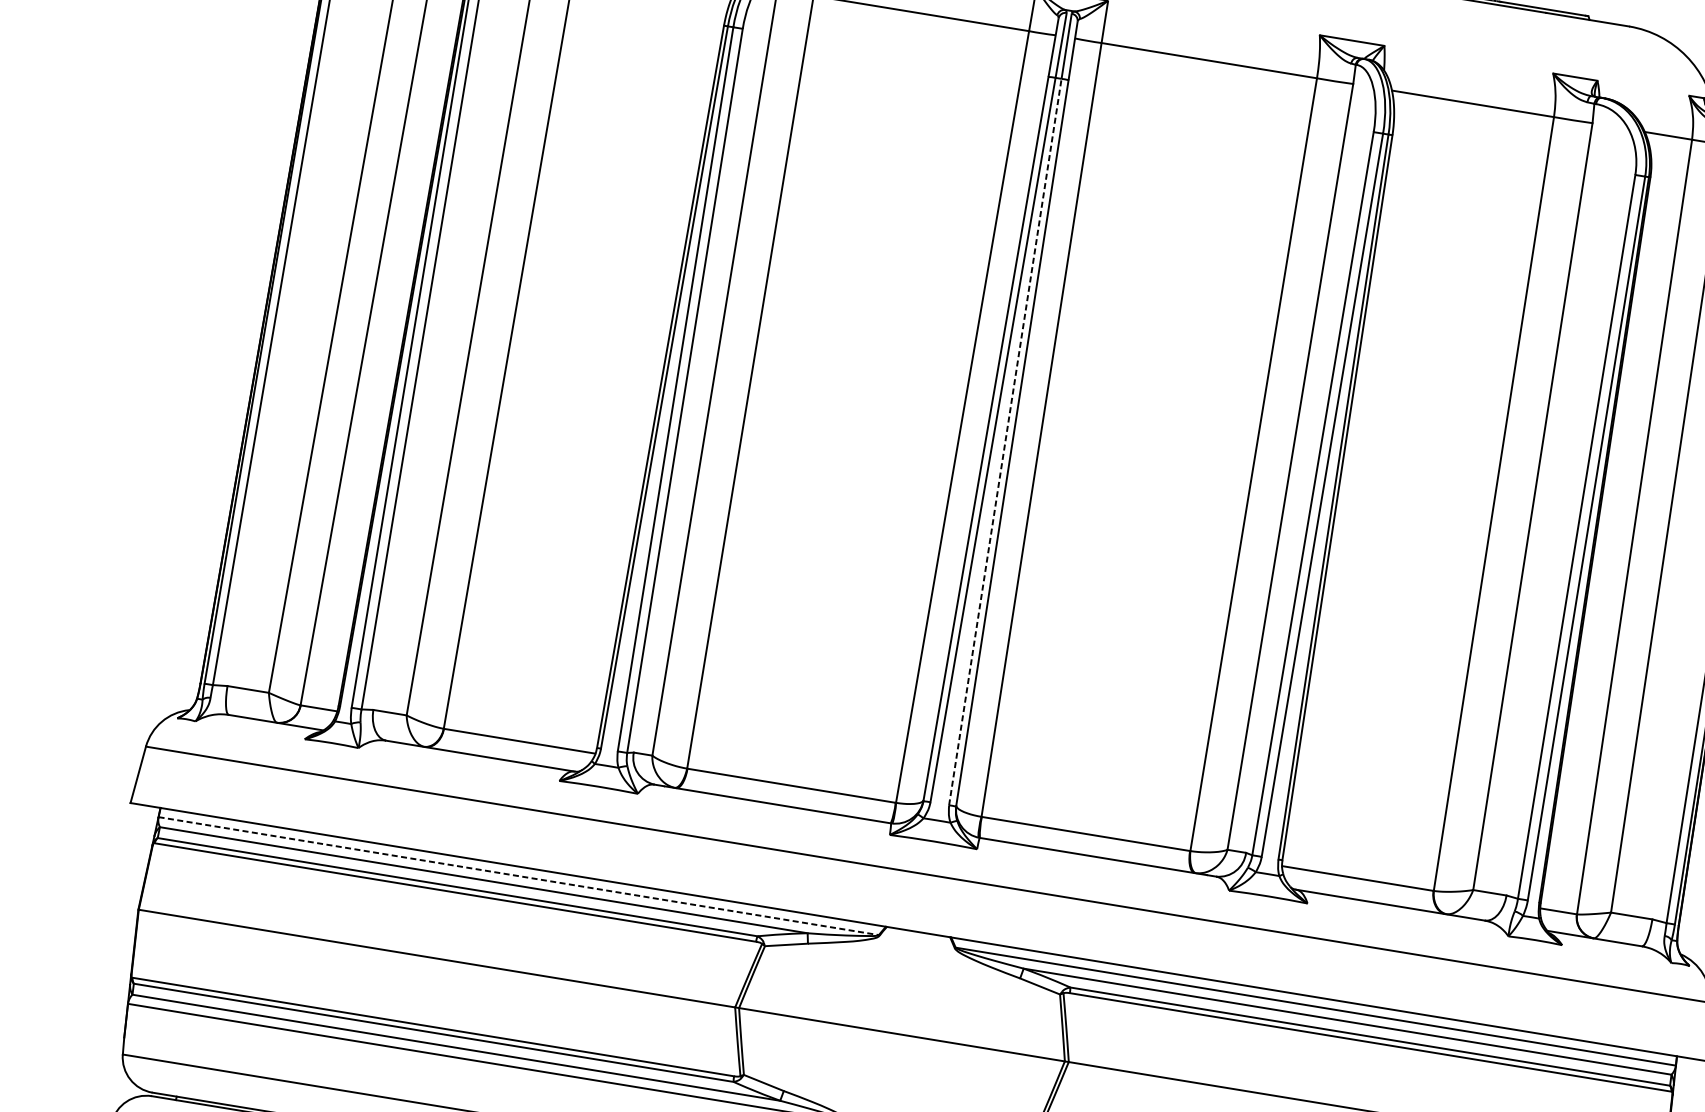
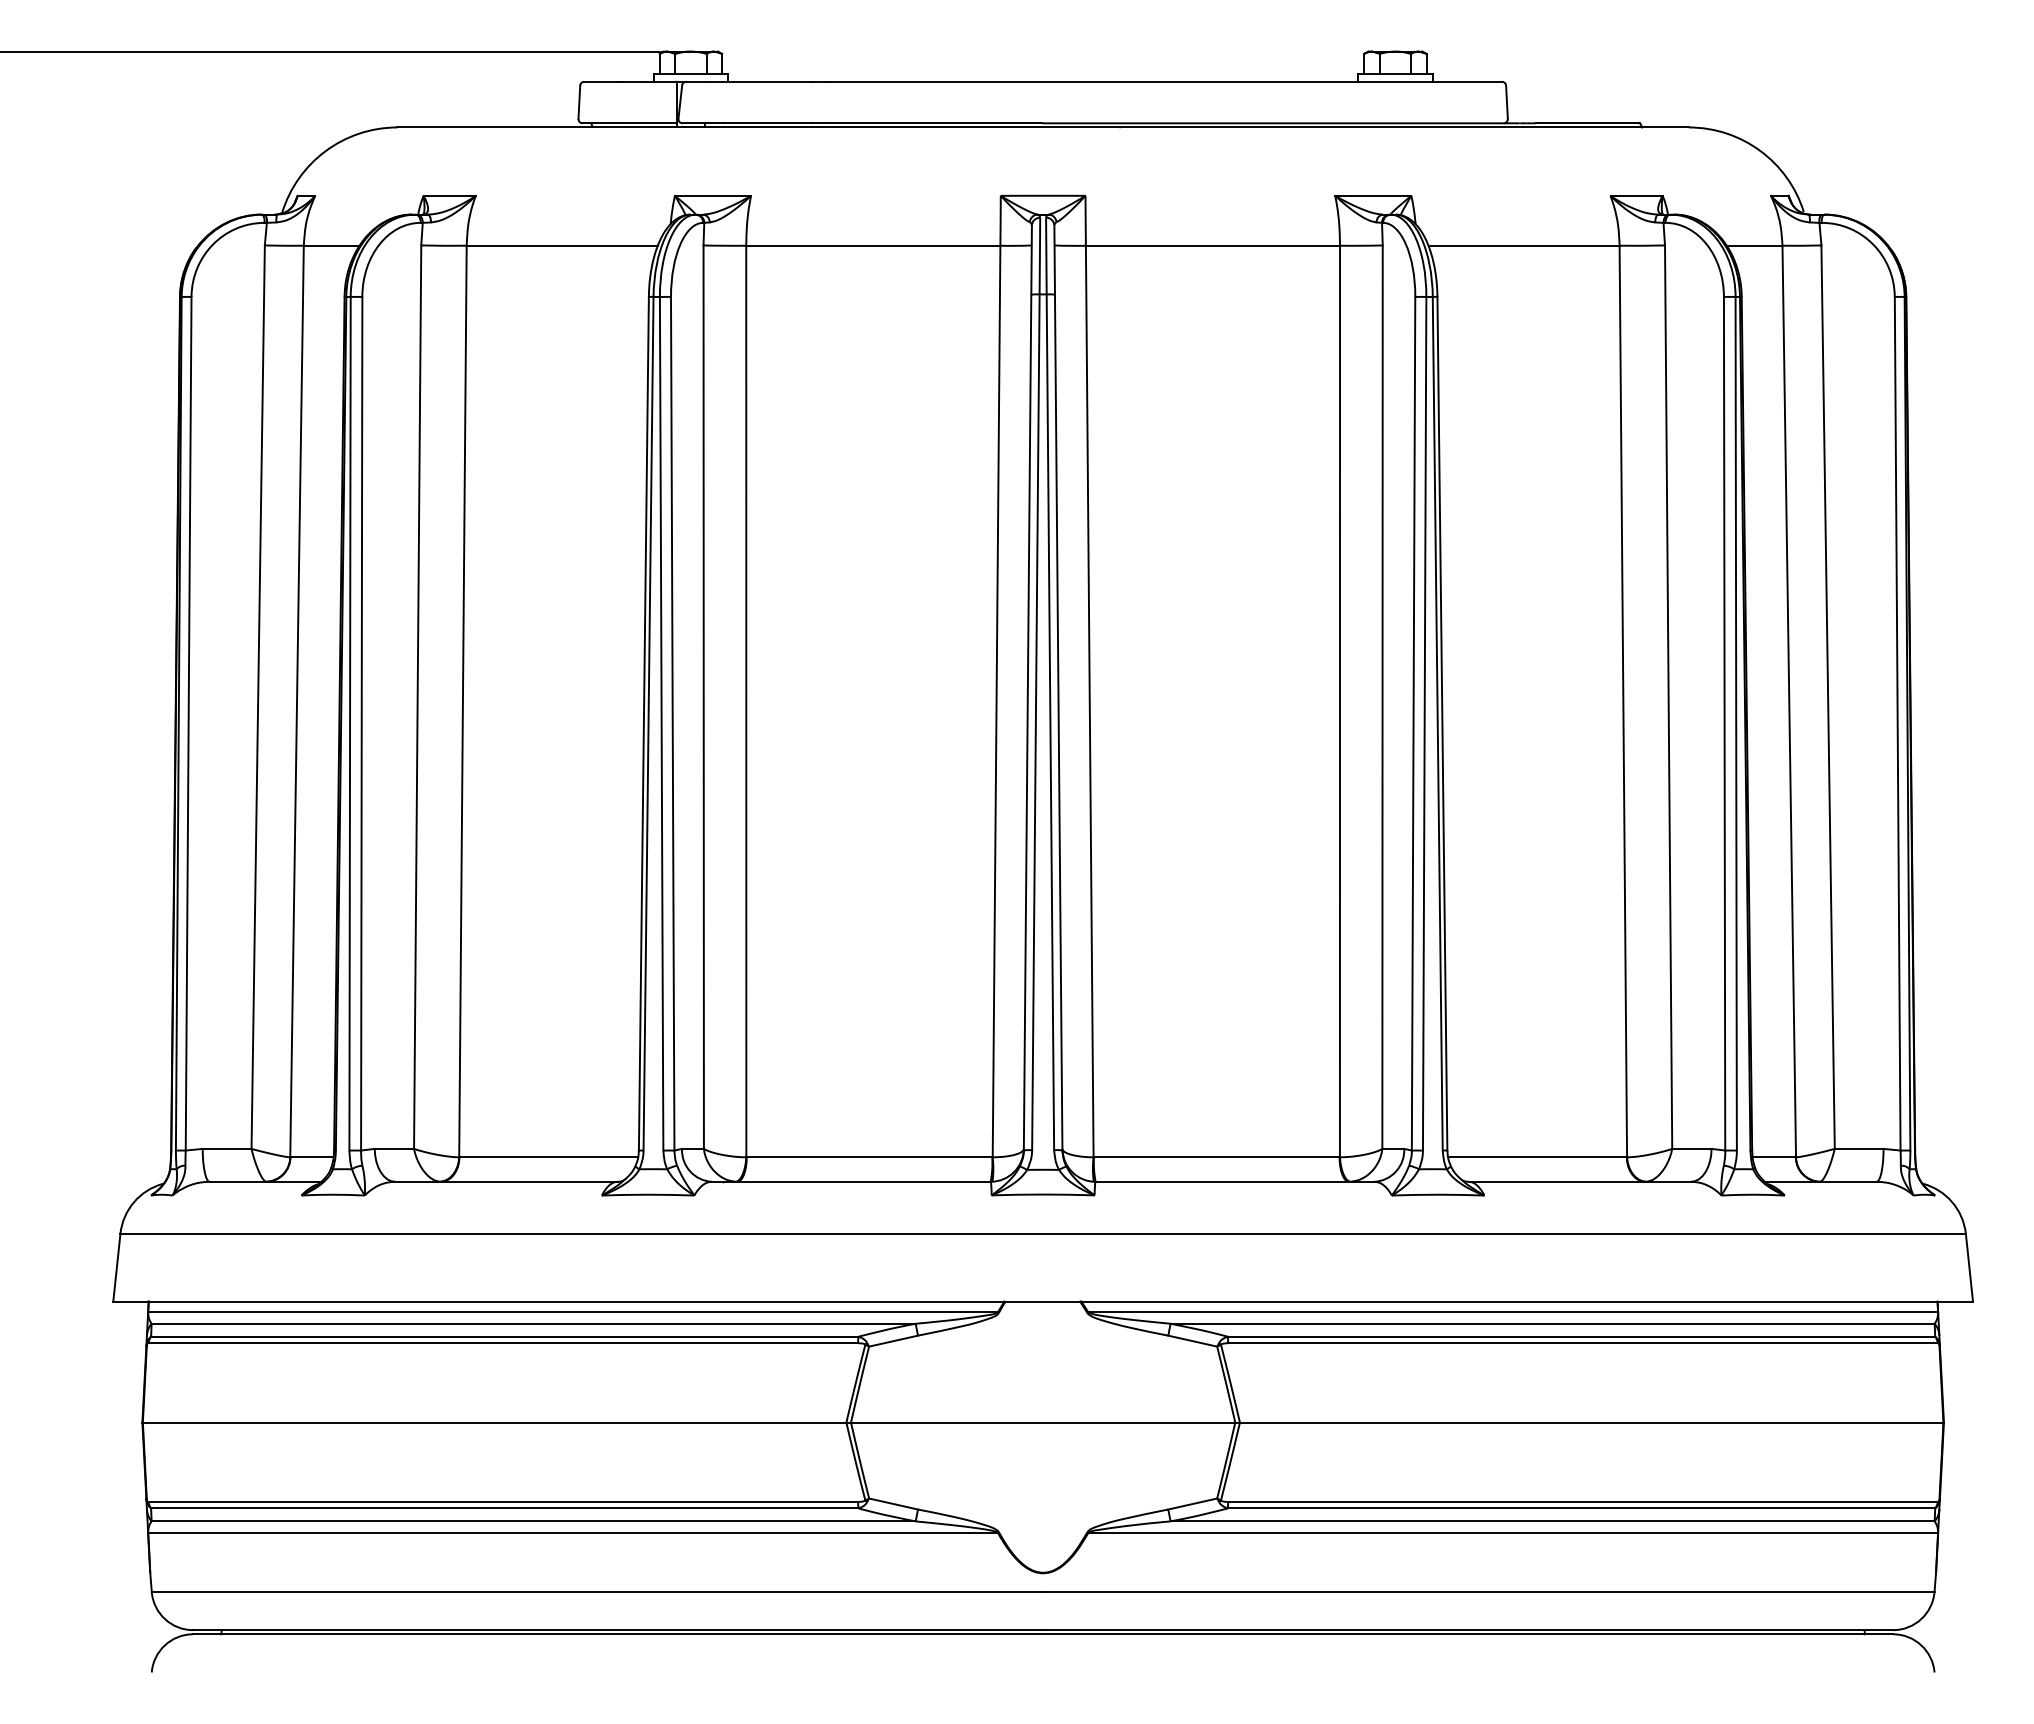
line: (1005, 442) -> (1050, 722), dashed -> solid
line: (519, 876) -> (573, 1312), dashed -> solid

